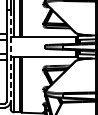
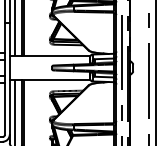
line: (10, 55) -> (9, 78), dashed -> solid

